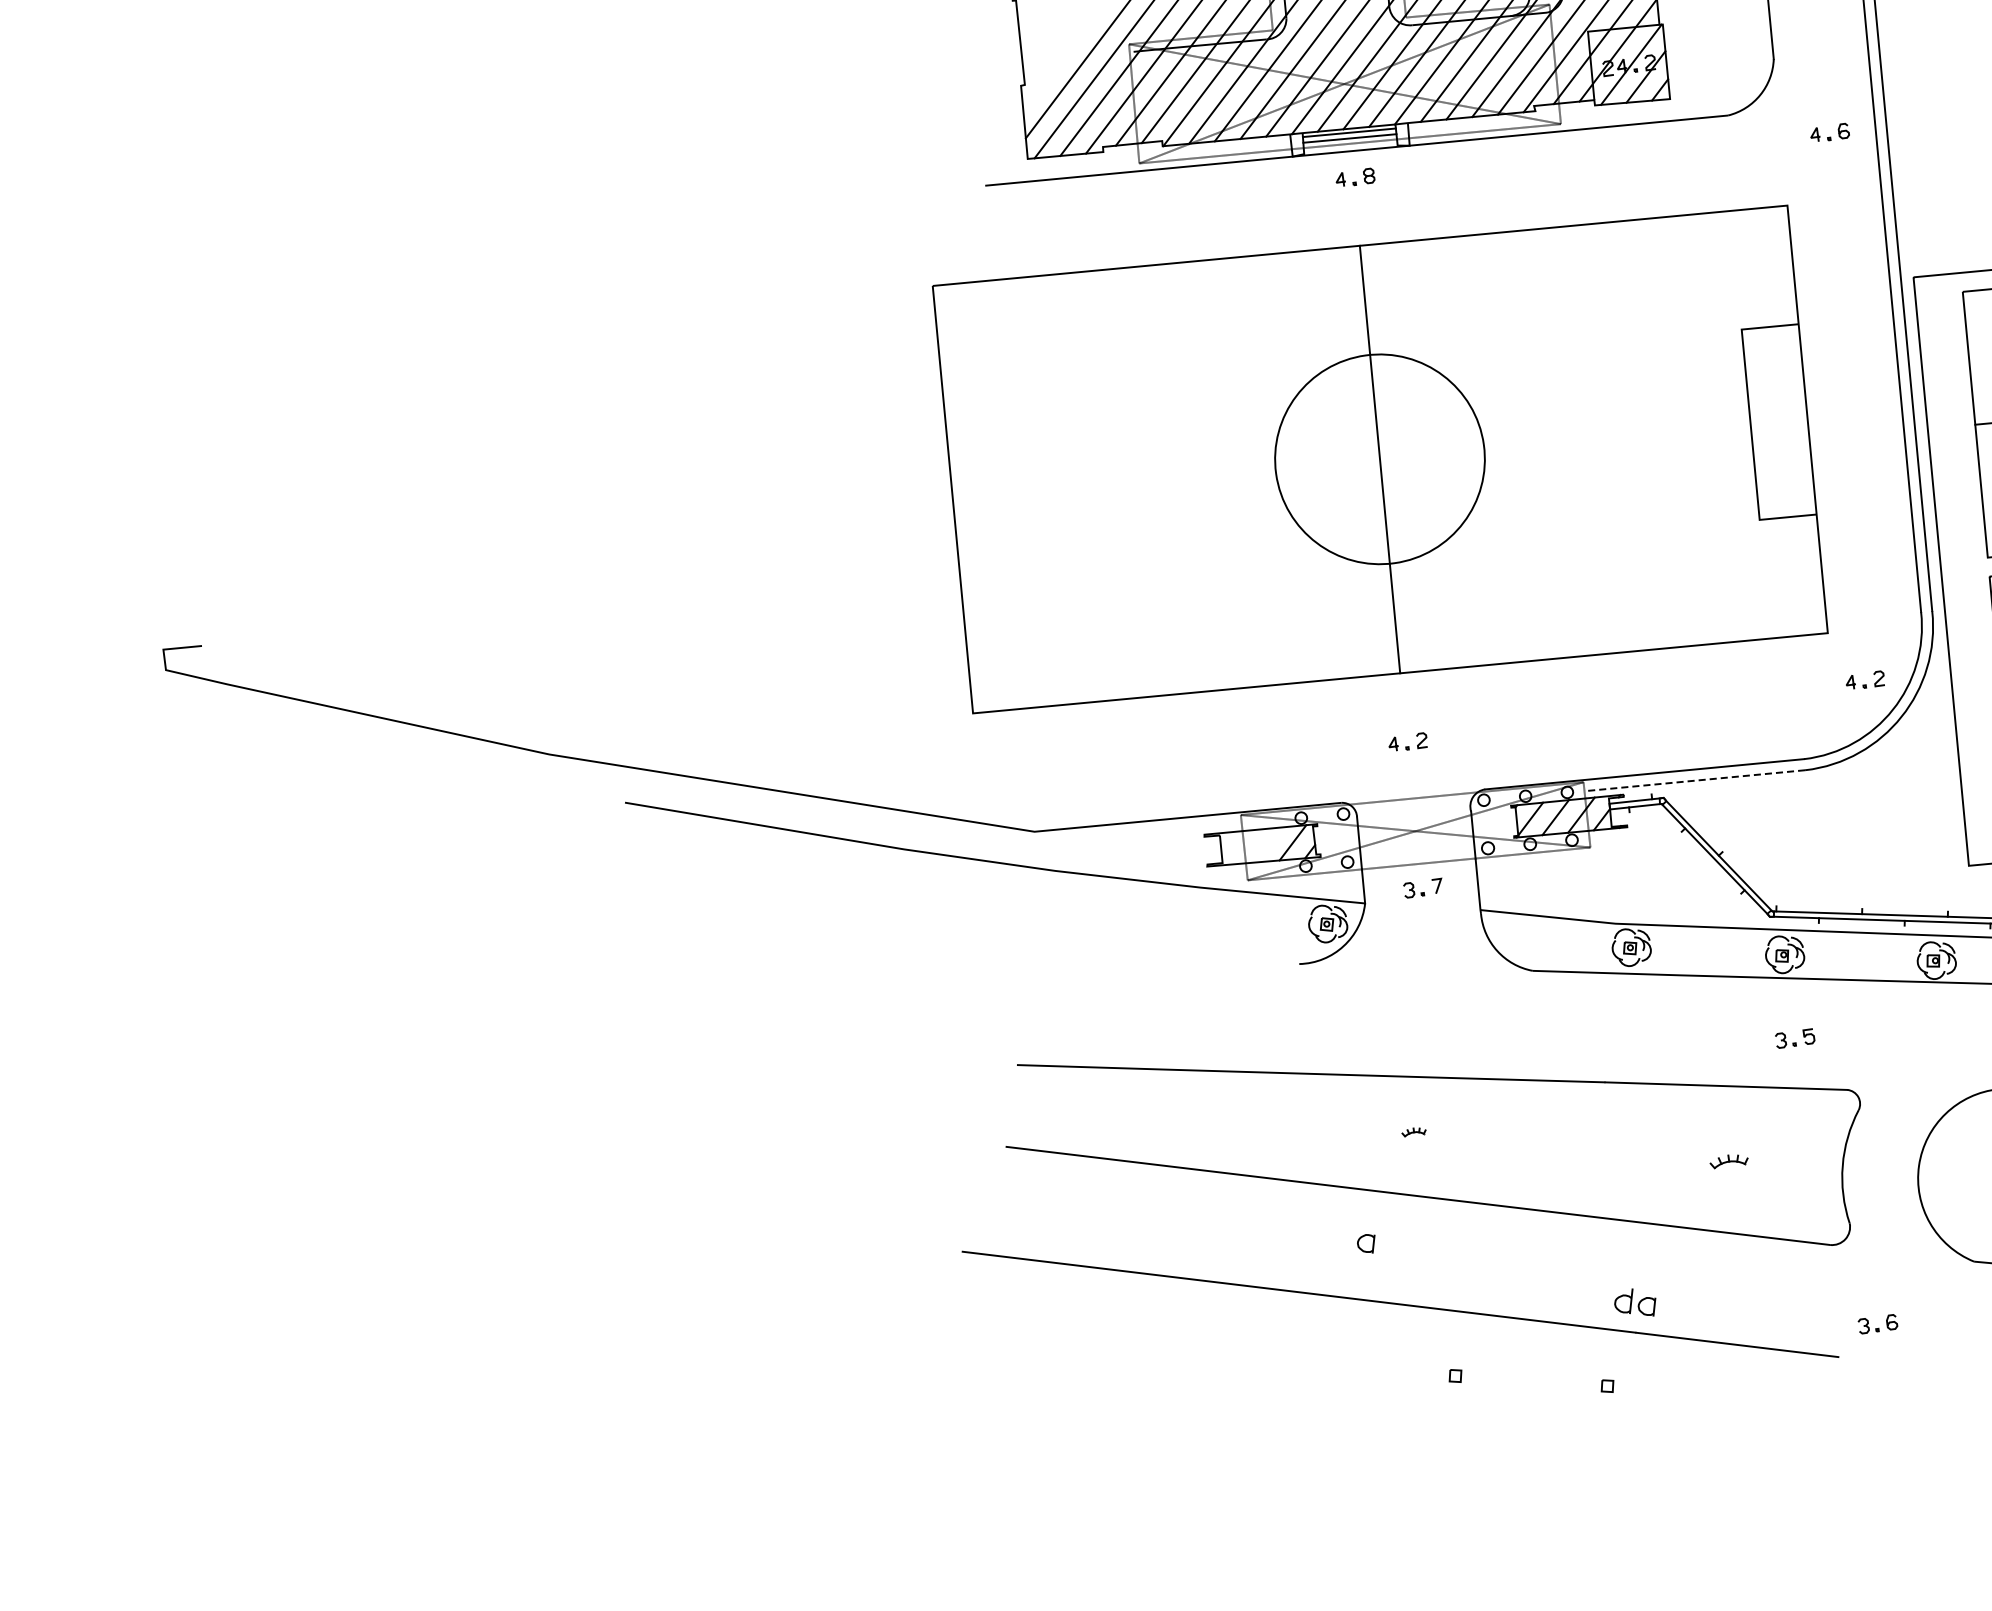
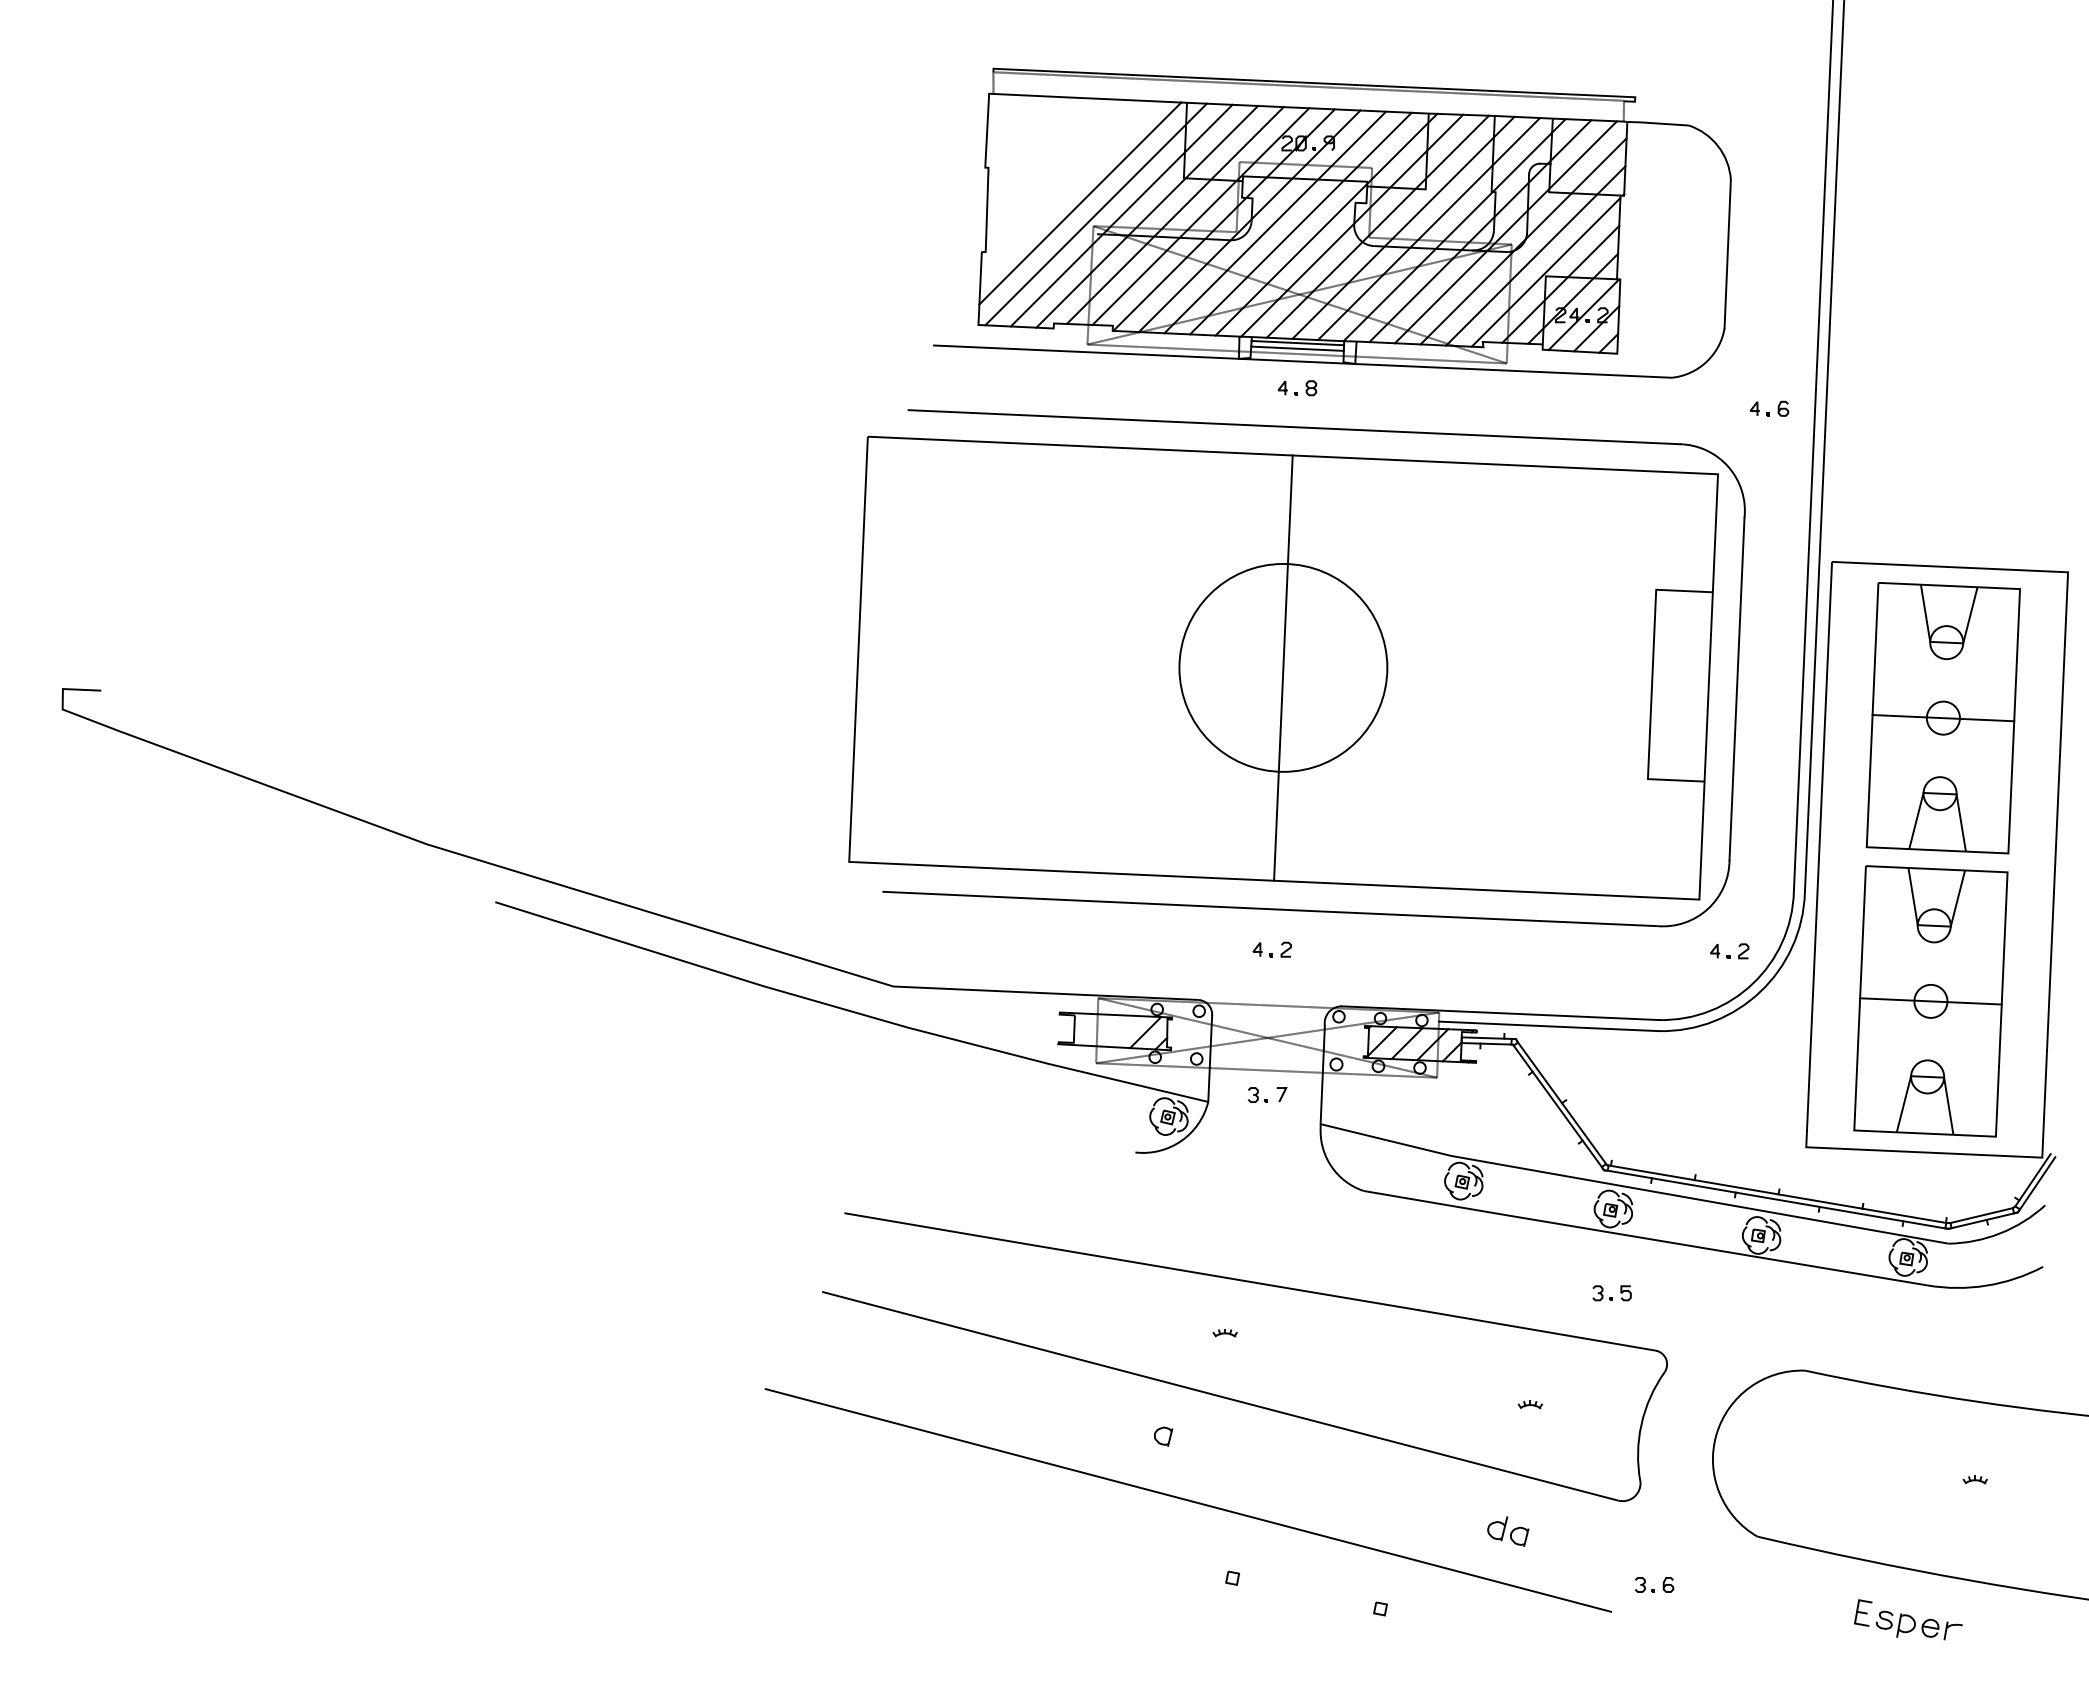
part: (1380, 216) -> (1316, 429), added
line: (1694, 780) -> (1548, 1026), dashed -> solid
part: (1728, 1161) -> (1529, 1404), size x0.62
part: (1635, 1303) -> (1508, 1531), moved

